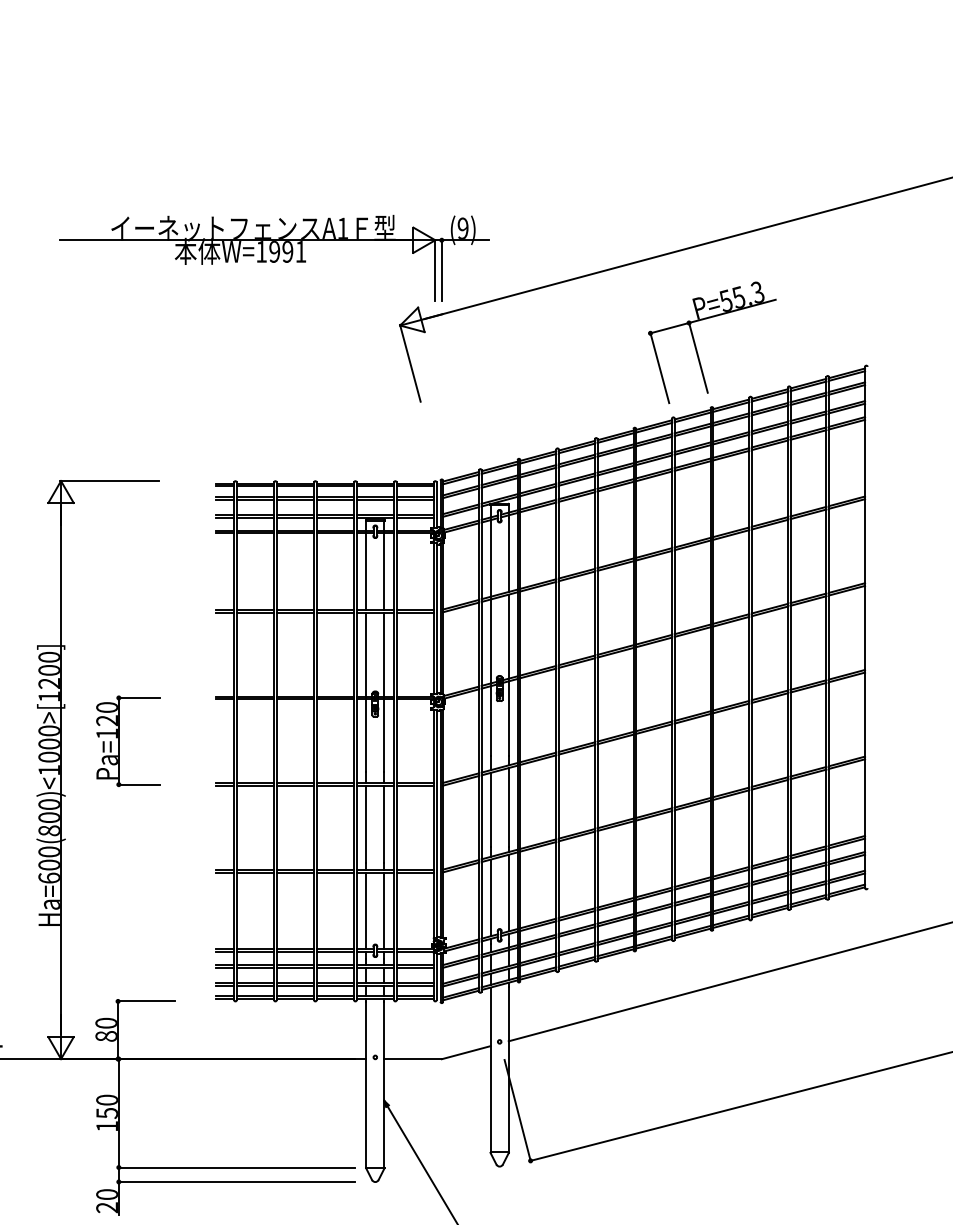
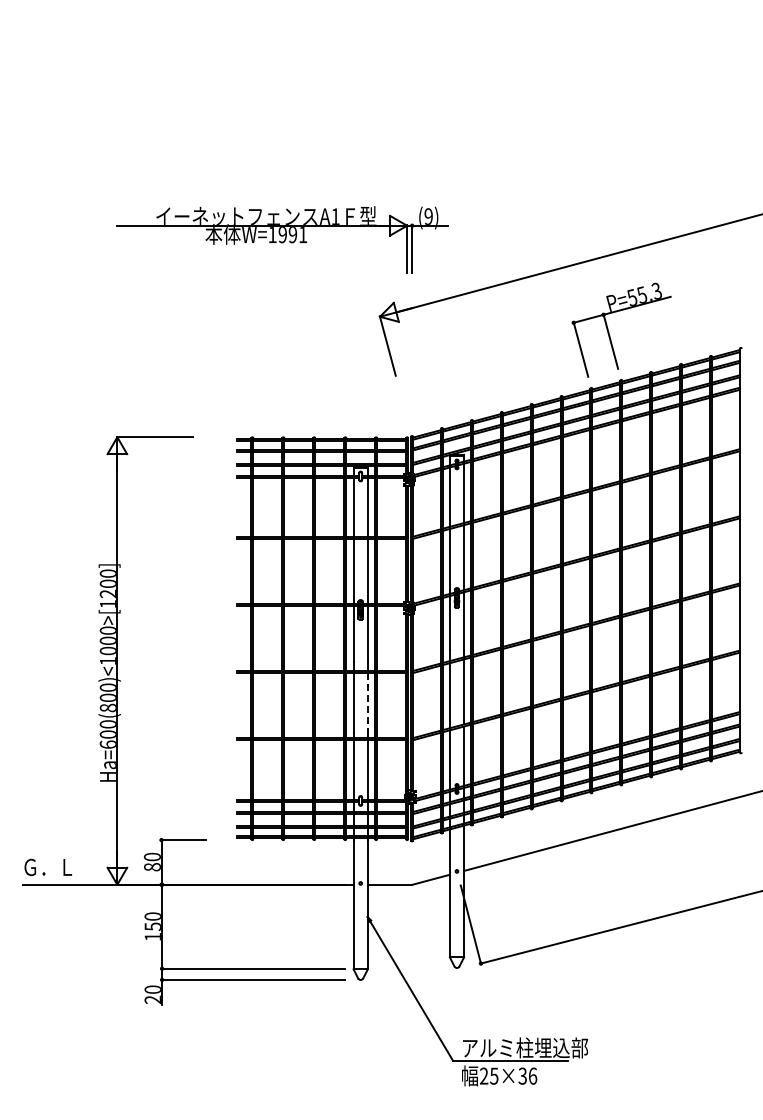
part: (274, 258) -> (282, 239), moved
part: (119, 741) -> (162, 638), removed
line: (384, 824) -> (367, 703), solid -> dashed

